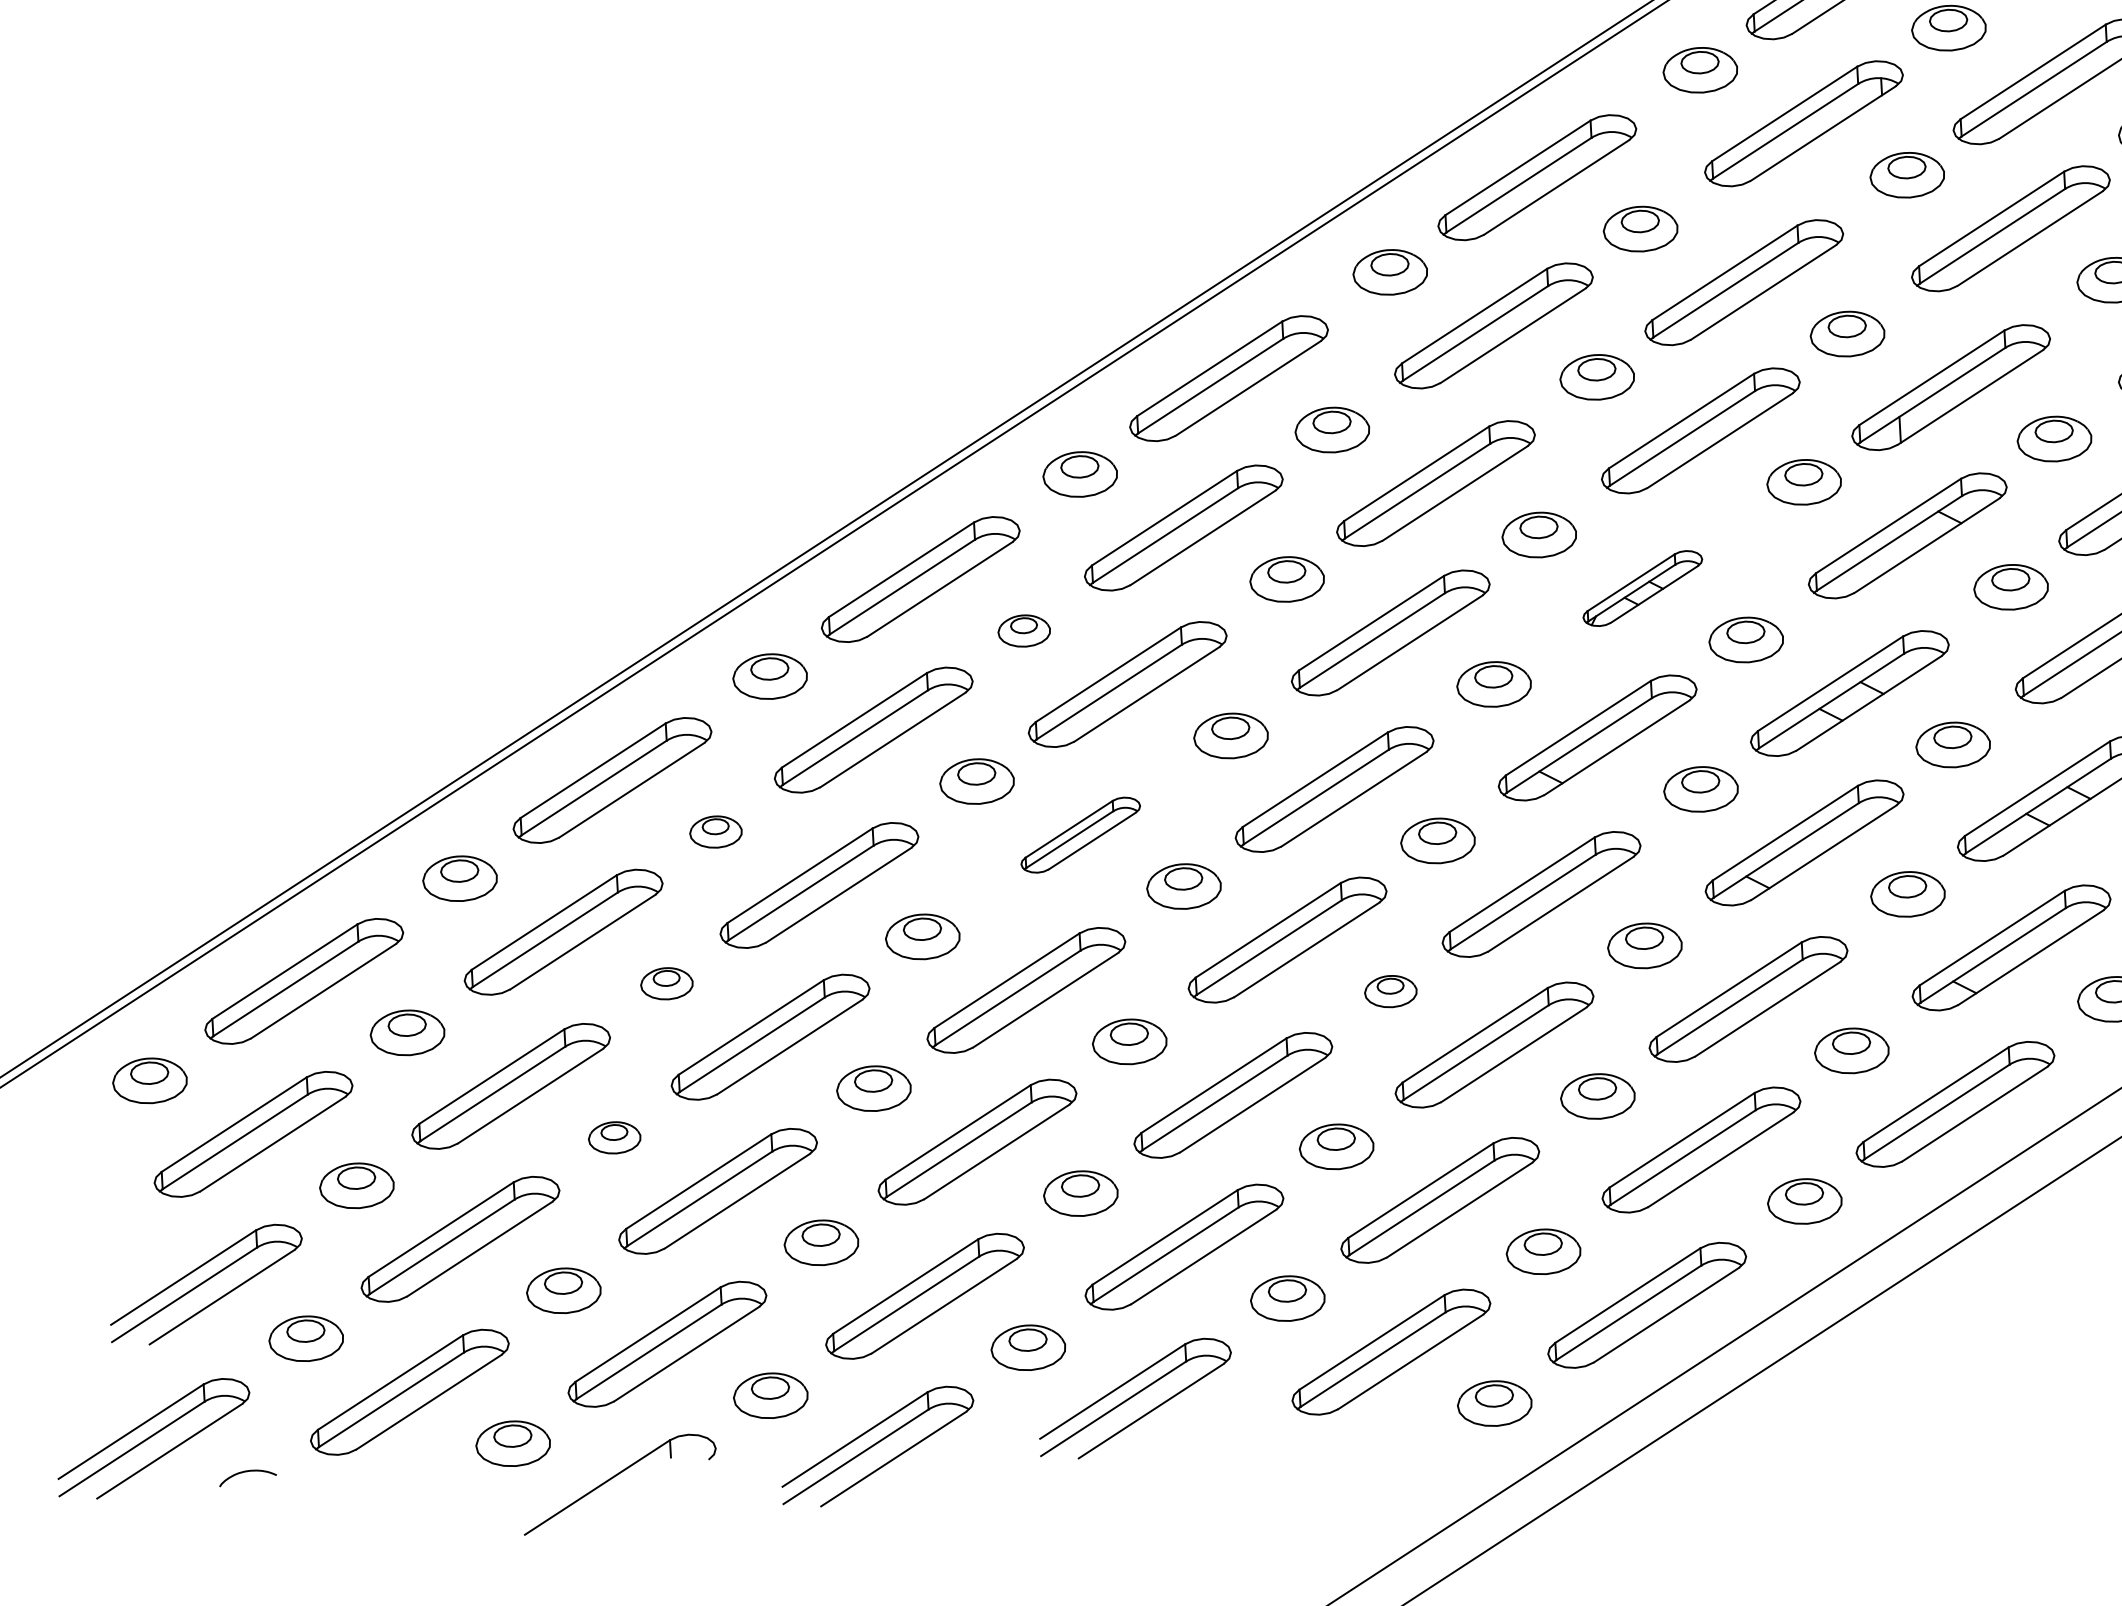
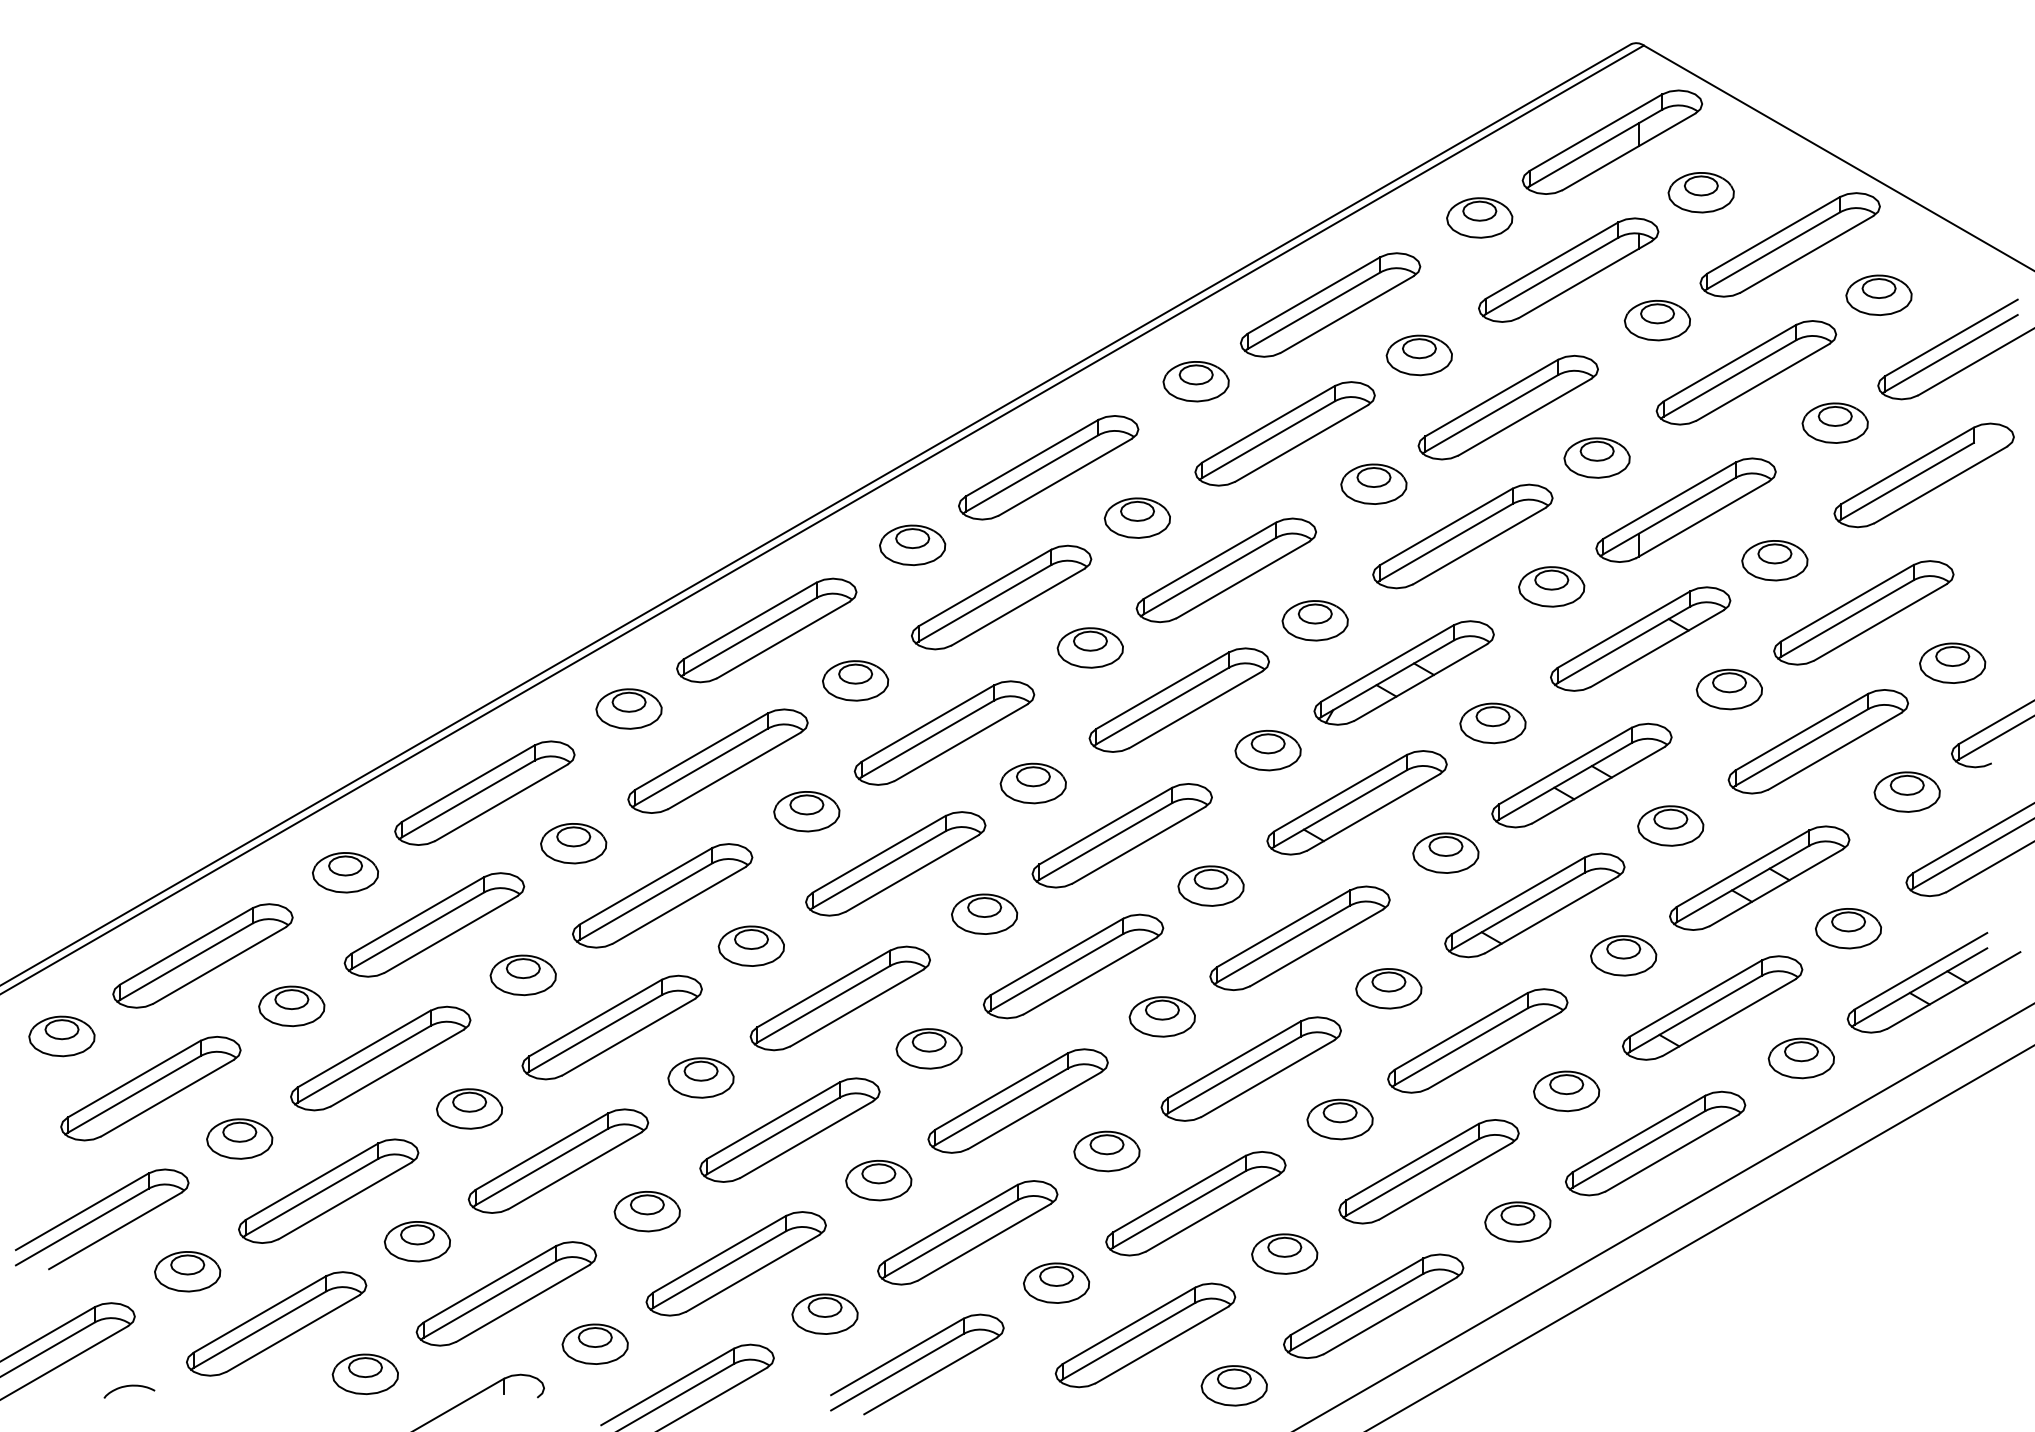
part: (1642, 588) -> (1403, 672), size x1.67
part: (1024, 630) -> (855, 680), size x1.43
part: (715, 831) -> (573, 843), size x1.43
part: (1080, 834) -> (895, 863), size x1.67
part: (666, 983) -> (522, 975), size x1.43
part: (1389, 991) -> (1161, 1016), size x1.43
part: (614, 1137) -> (469, 1108), size x1.43

